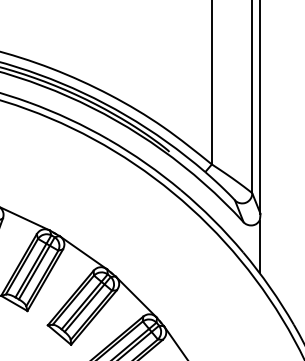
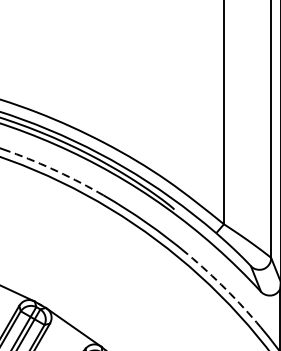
arc: (69, 119) -> (57, 171), solid -> dashed
arc: (213, 220) -> (225, 289), solid -> dashed

